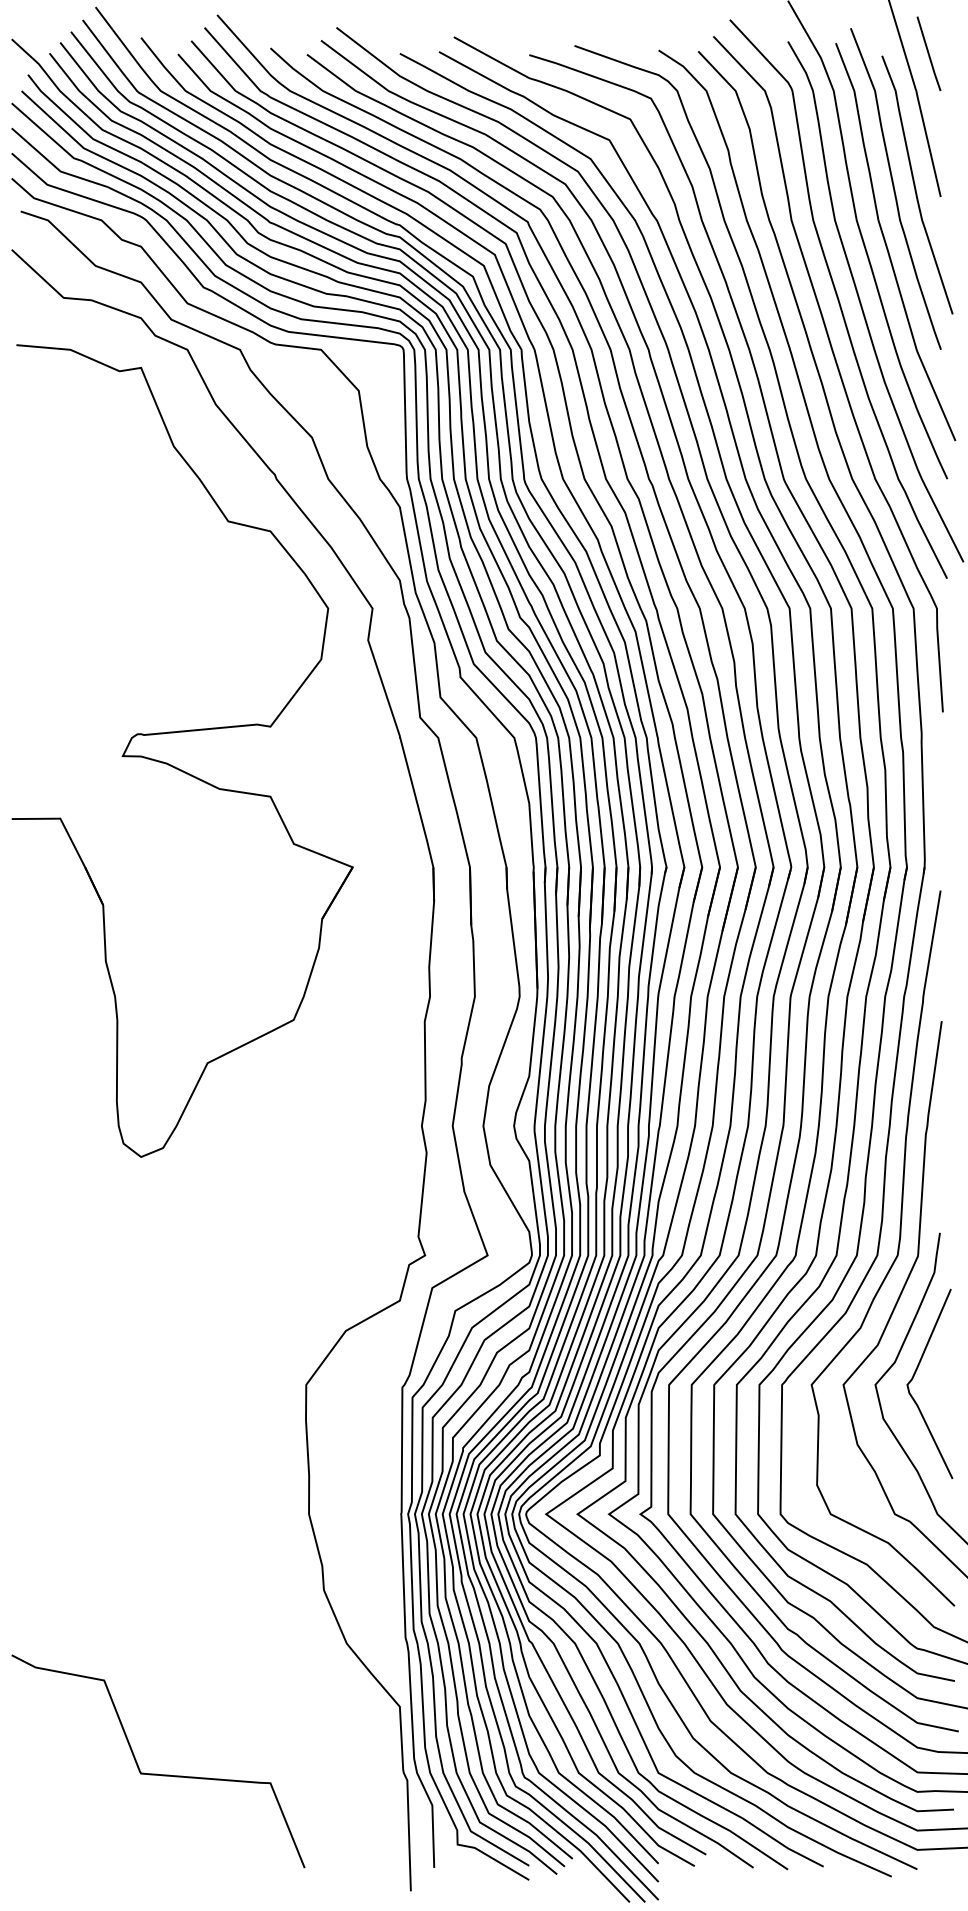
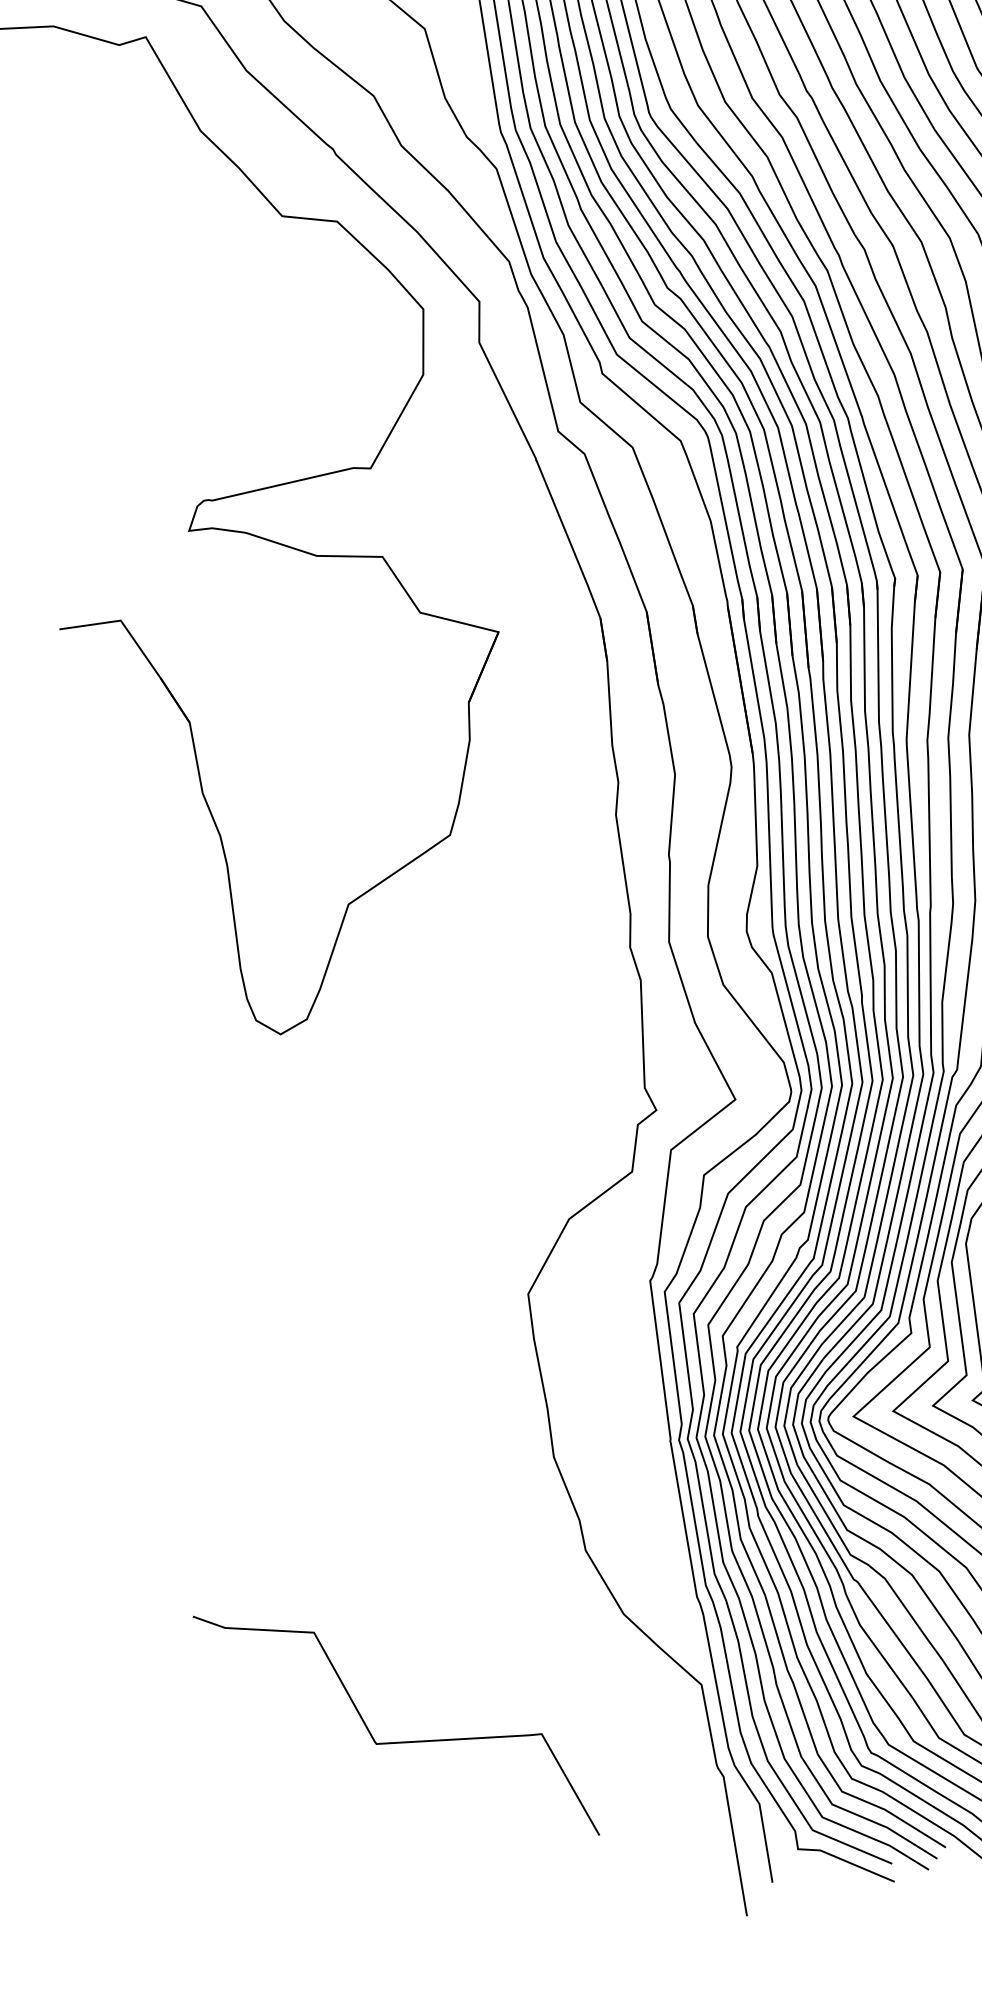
curve: (157, 1773) -> (397, 1741), moved

